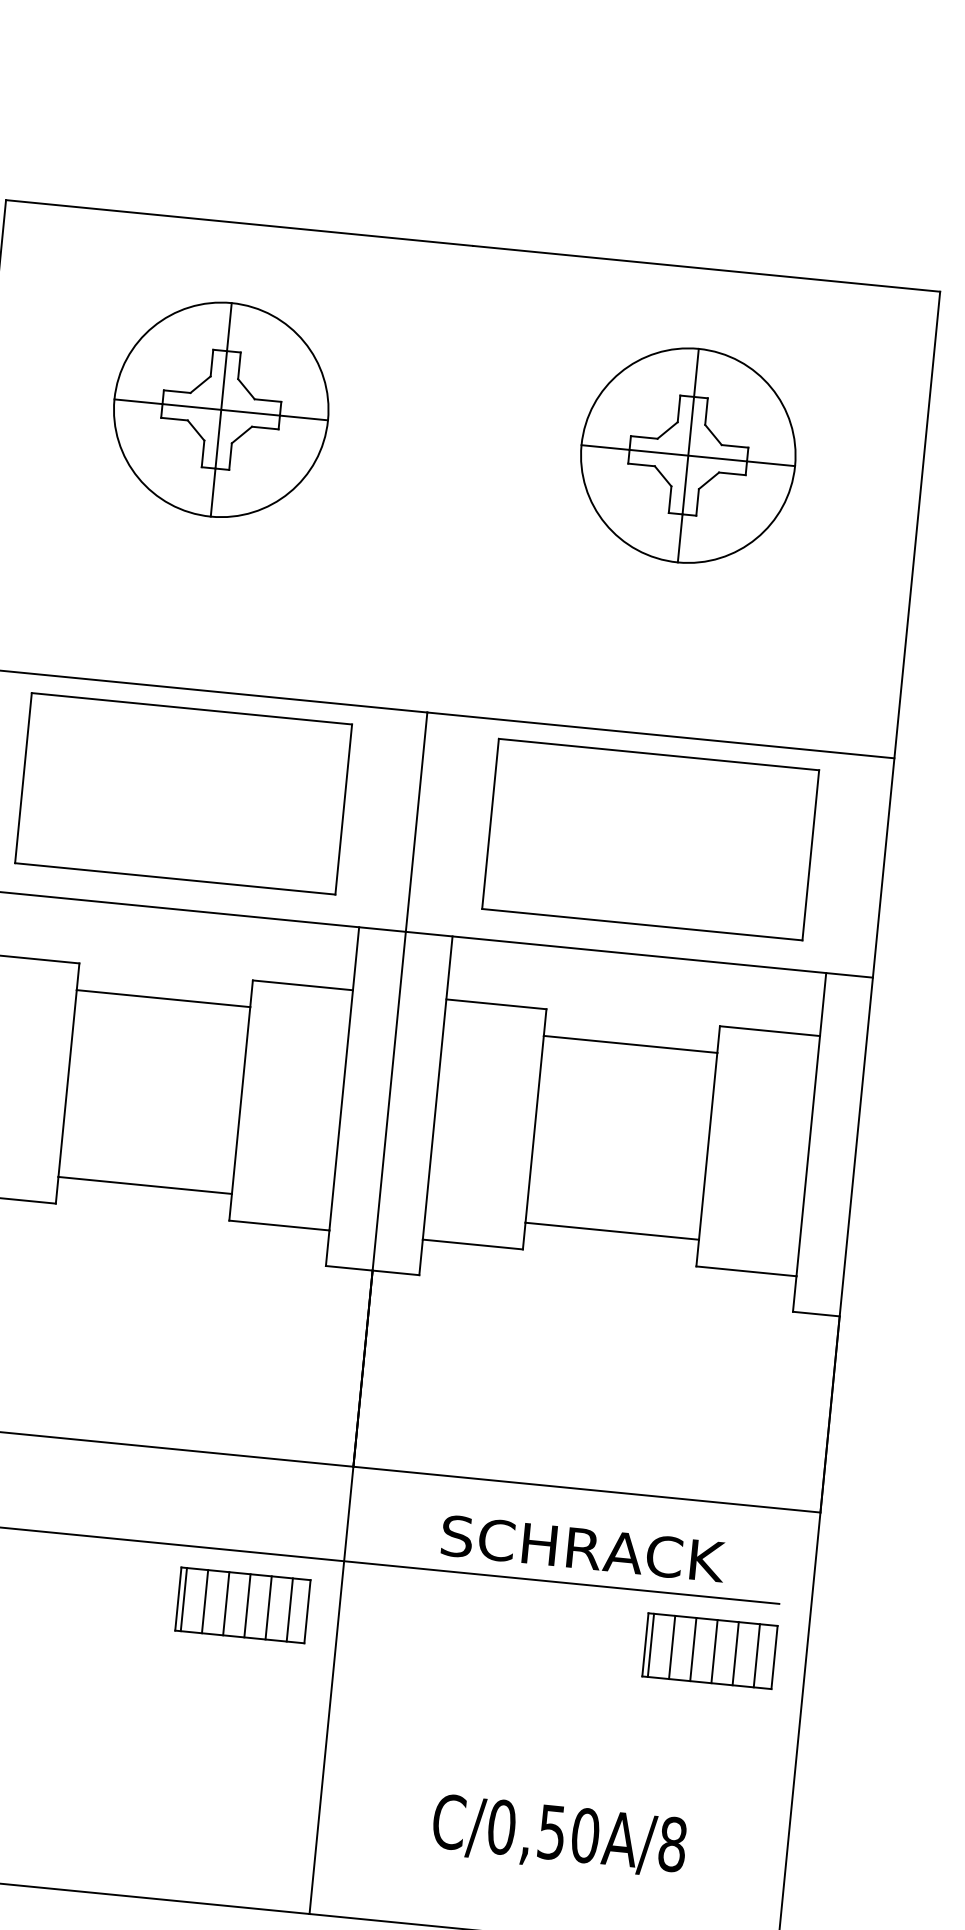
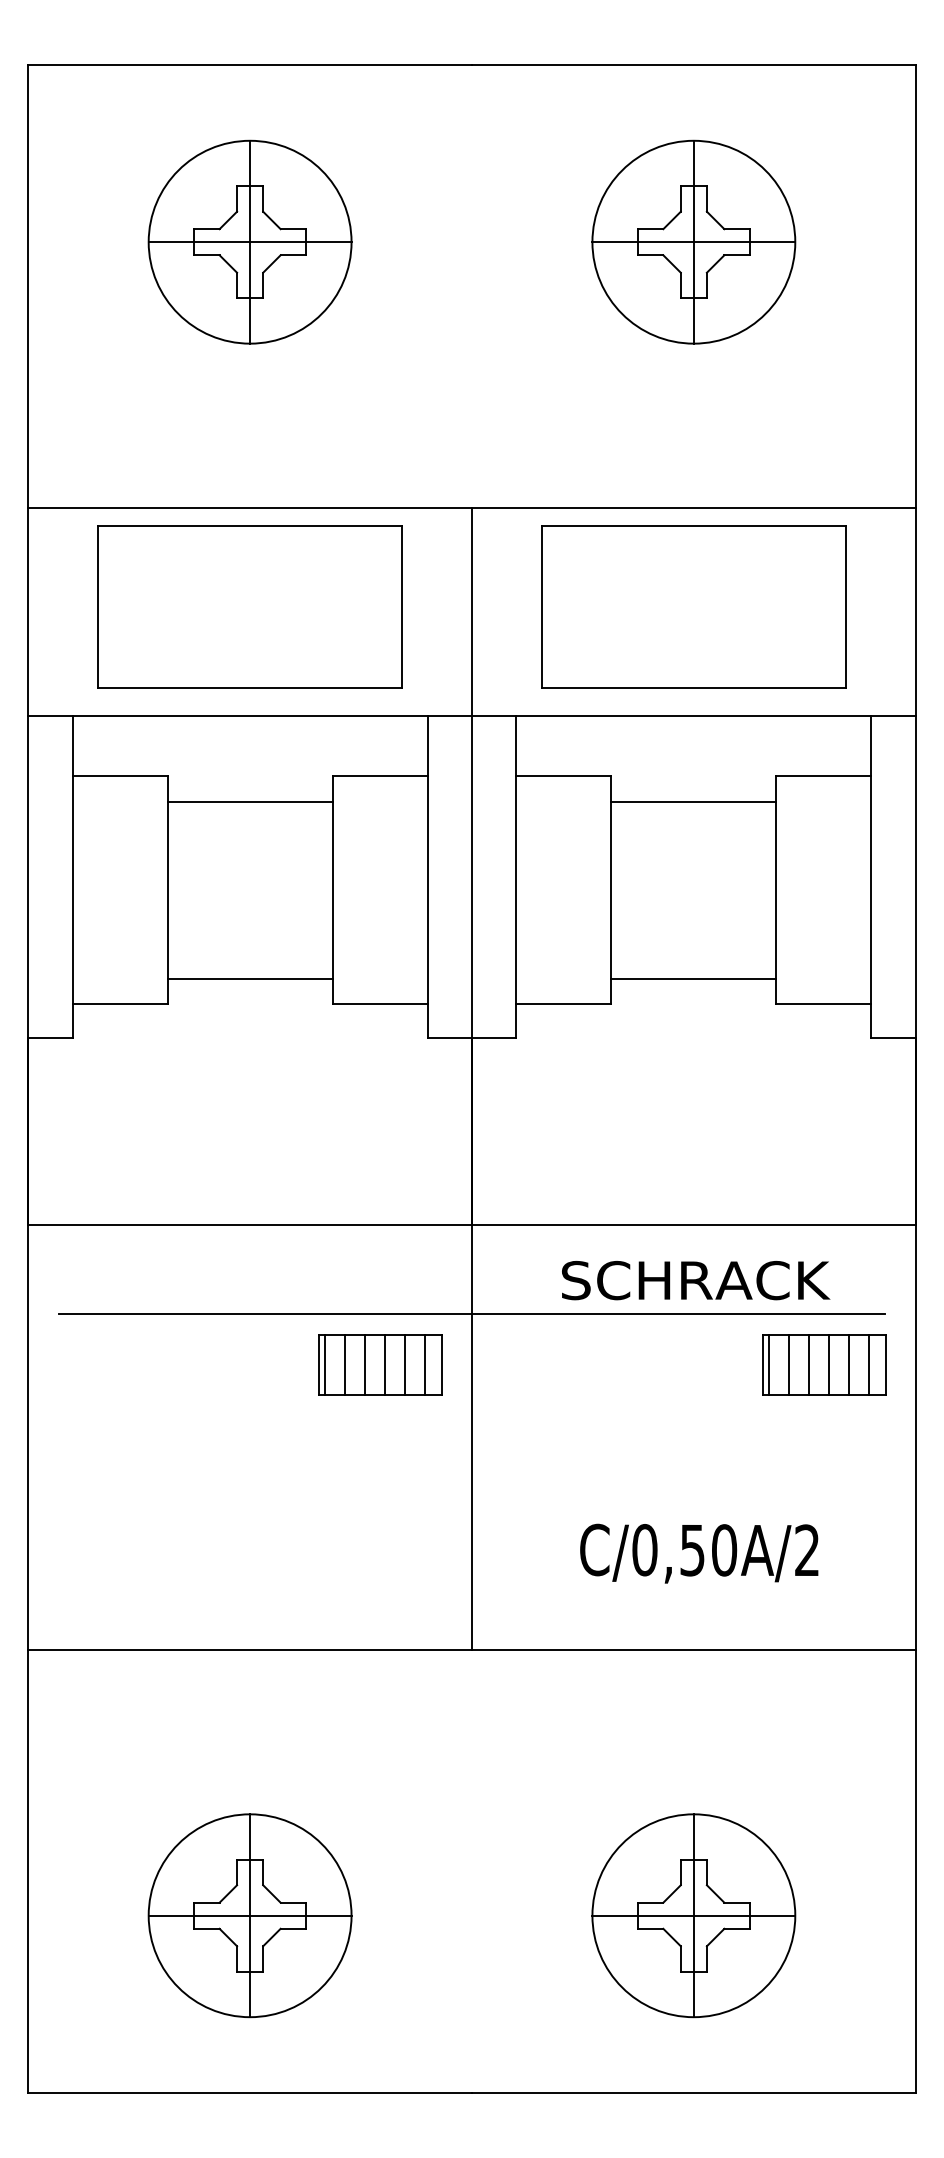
text: (672, 1844) -> (807, 1550), C/0,50A/8 -> C/0,50A/2

